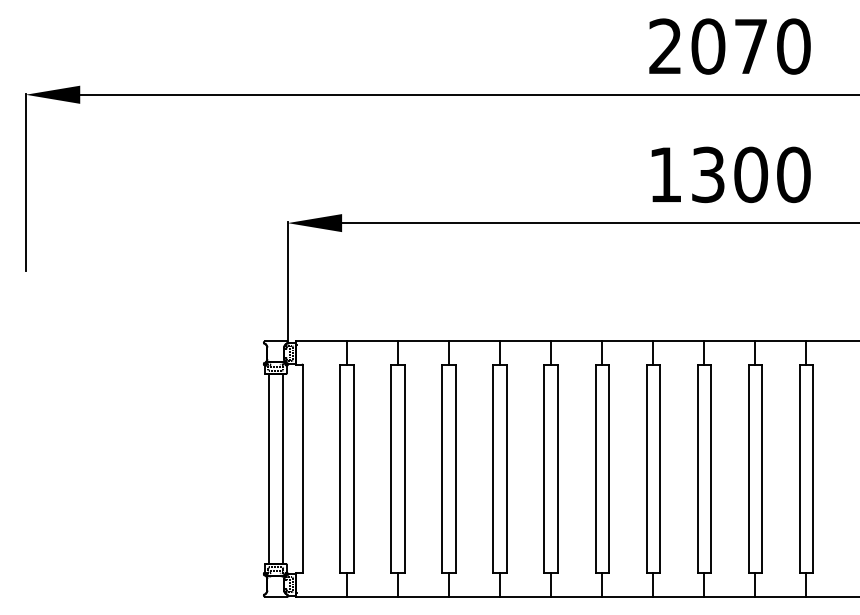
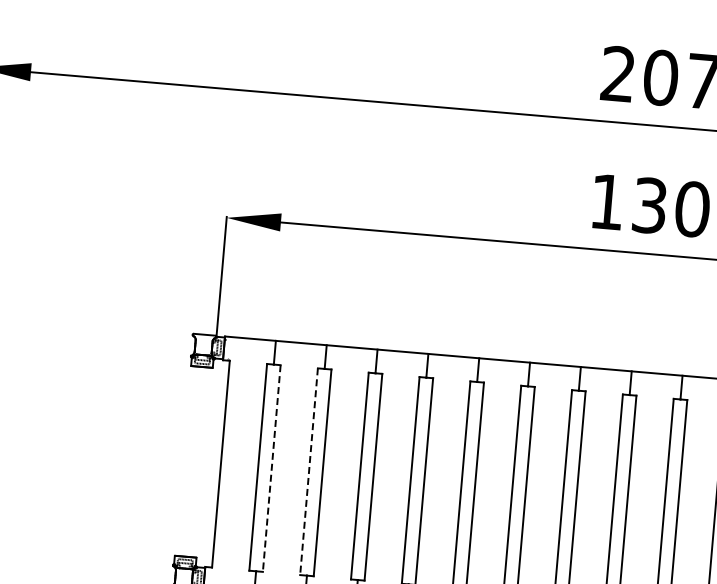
line: (268, 468) -> (186, 460), removed
line: (282, 468) -> (200, 461), removed
line: (354, 469) -> (272, 469), solid -> dashed
line: (391, 469) -> (309, 472), solid -> dashed

